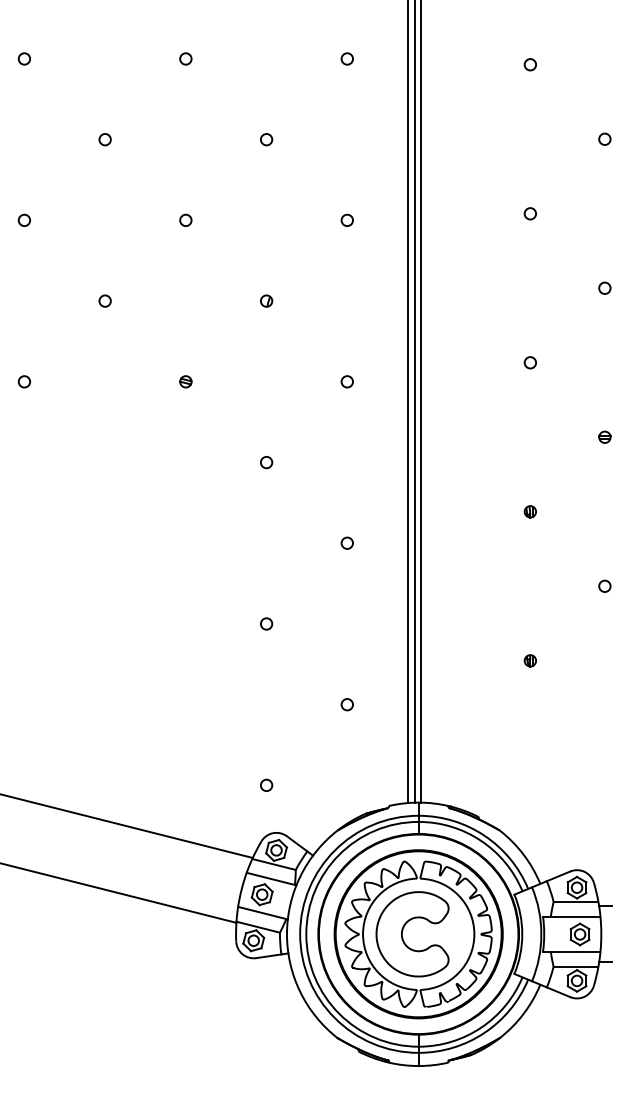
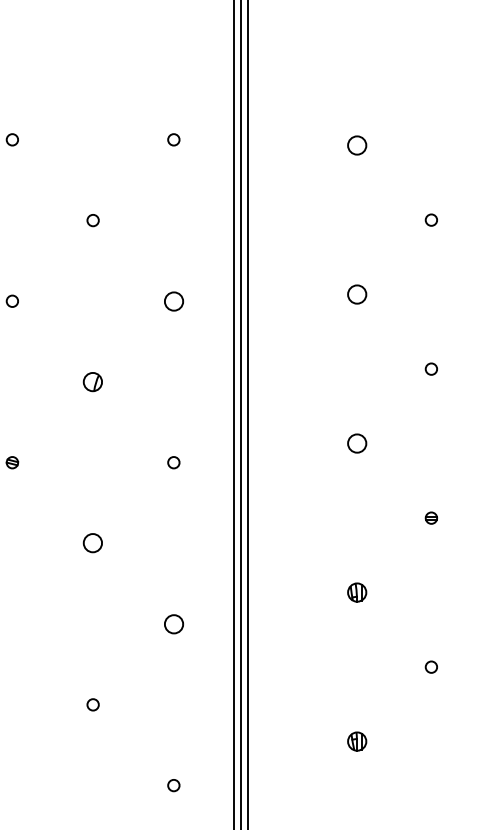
circle: (529, 64) -> (356, 145), size x1.6
circle: (529, 213) -> (356, 294), size x1.6
circle: (346, 219) -> (173, 300), size x1.6
part: (266, 300) -> (93, 381), size x1.6
circle: (529, 362) -> (356, 443), size x1.6
circle: (266, 462) -> (93, 543), size x1.6
part: (529, 511) -> (356, 592), size x1.6
circle: (346, 542) -> (173, 623), size x1.6
part: (529, 660) -> (356, 741), size x1.6

